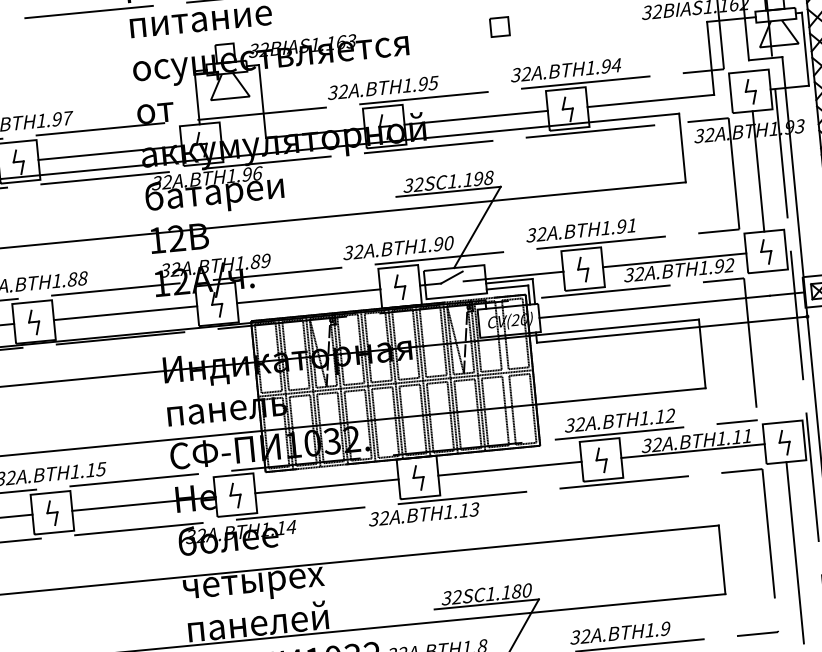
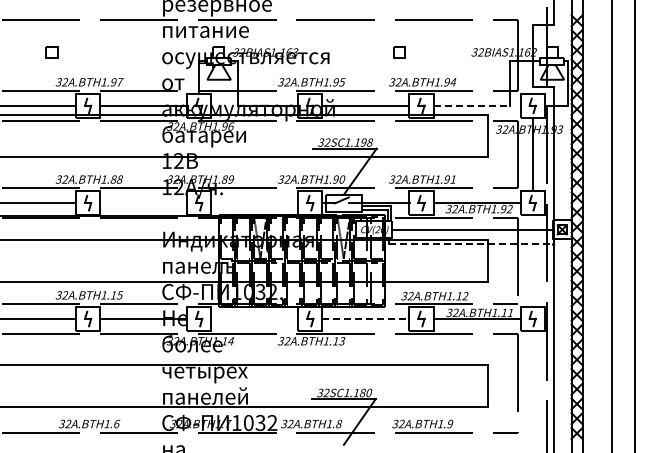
part: (500, 27) -> (399, 52), moved
line: (651, 100) -> (472, 105), solid -> dashed
line: (308, 296) -> (254, 203), removed
line: (125, 312) -> (143, 202), removed
line: (673, 329) -> (472, 244), solid -> dashed
line: (510, 468) -> (366, 318), solid -> dashed
line: (326, 485) -> (254, 318), removed
line: (794, 552) -> (532, 385), removed

